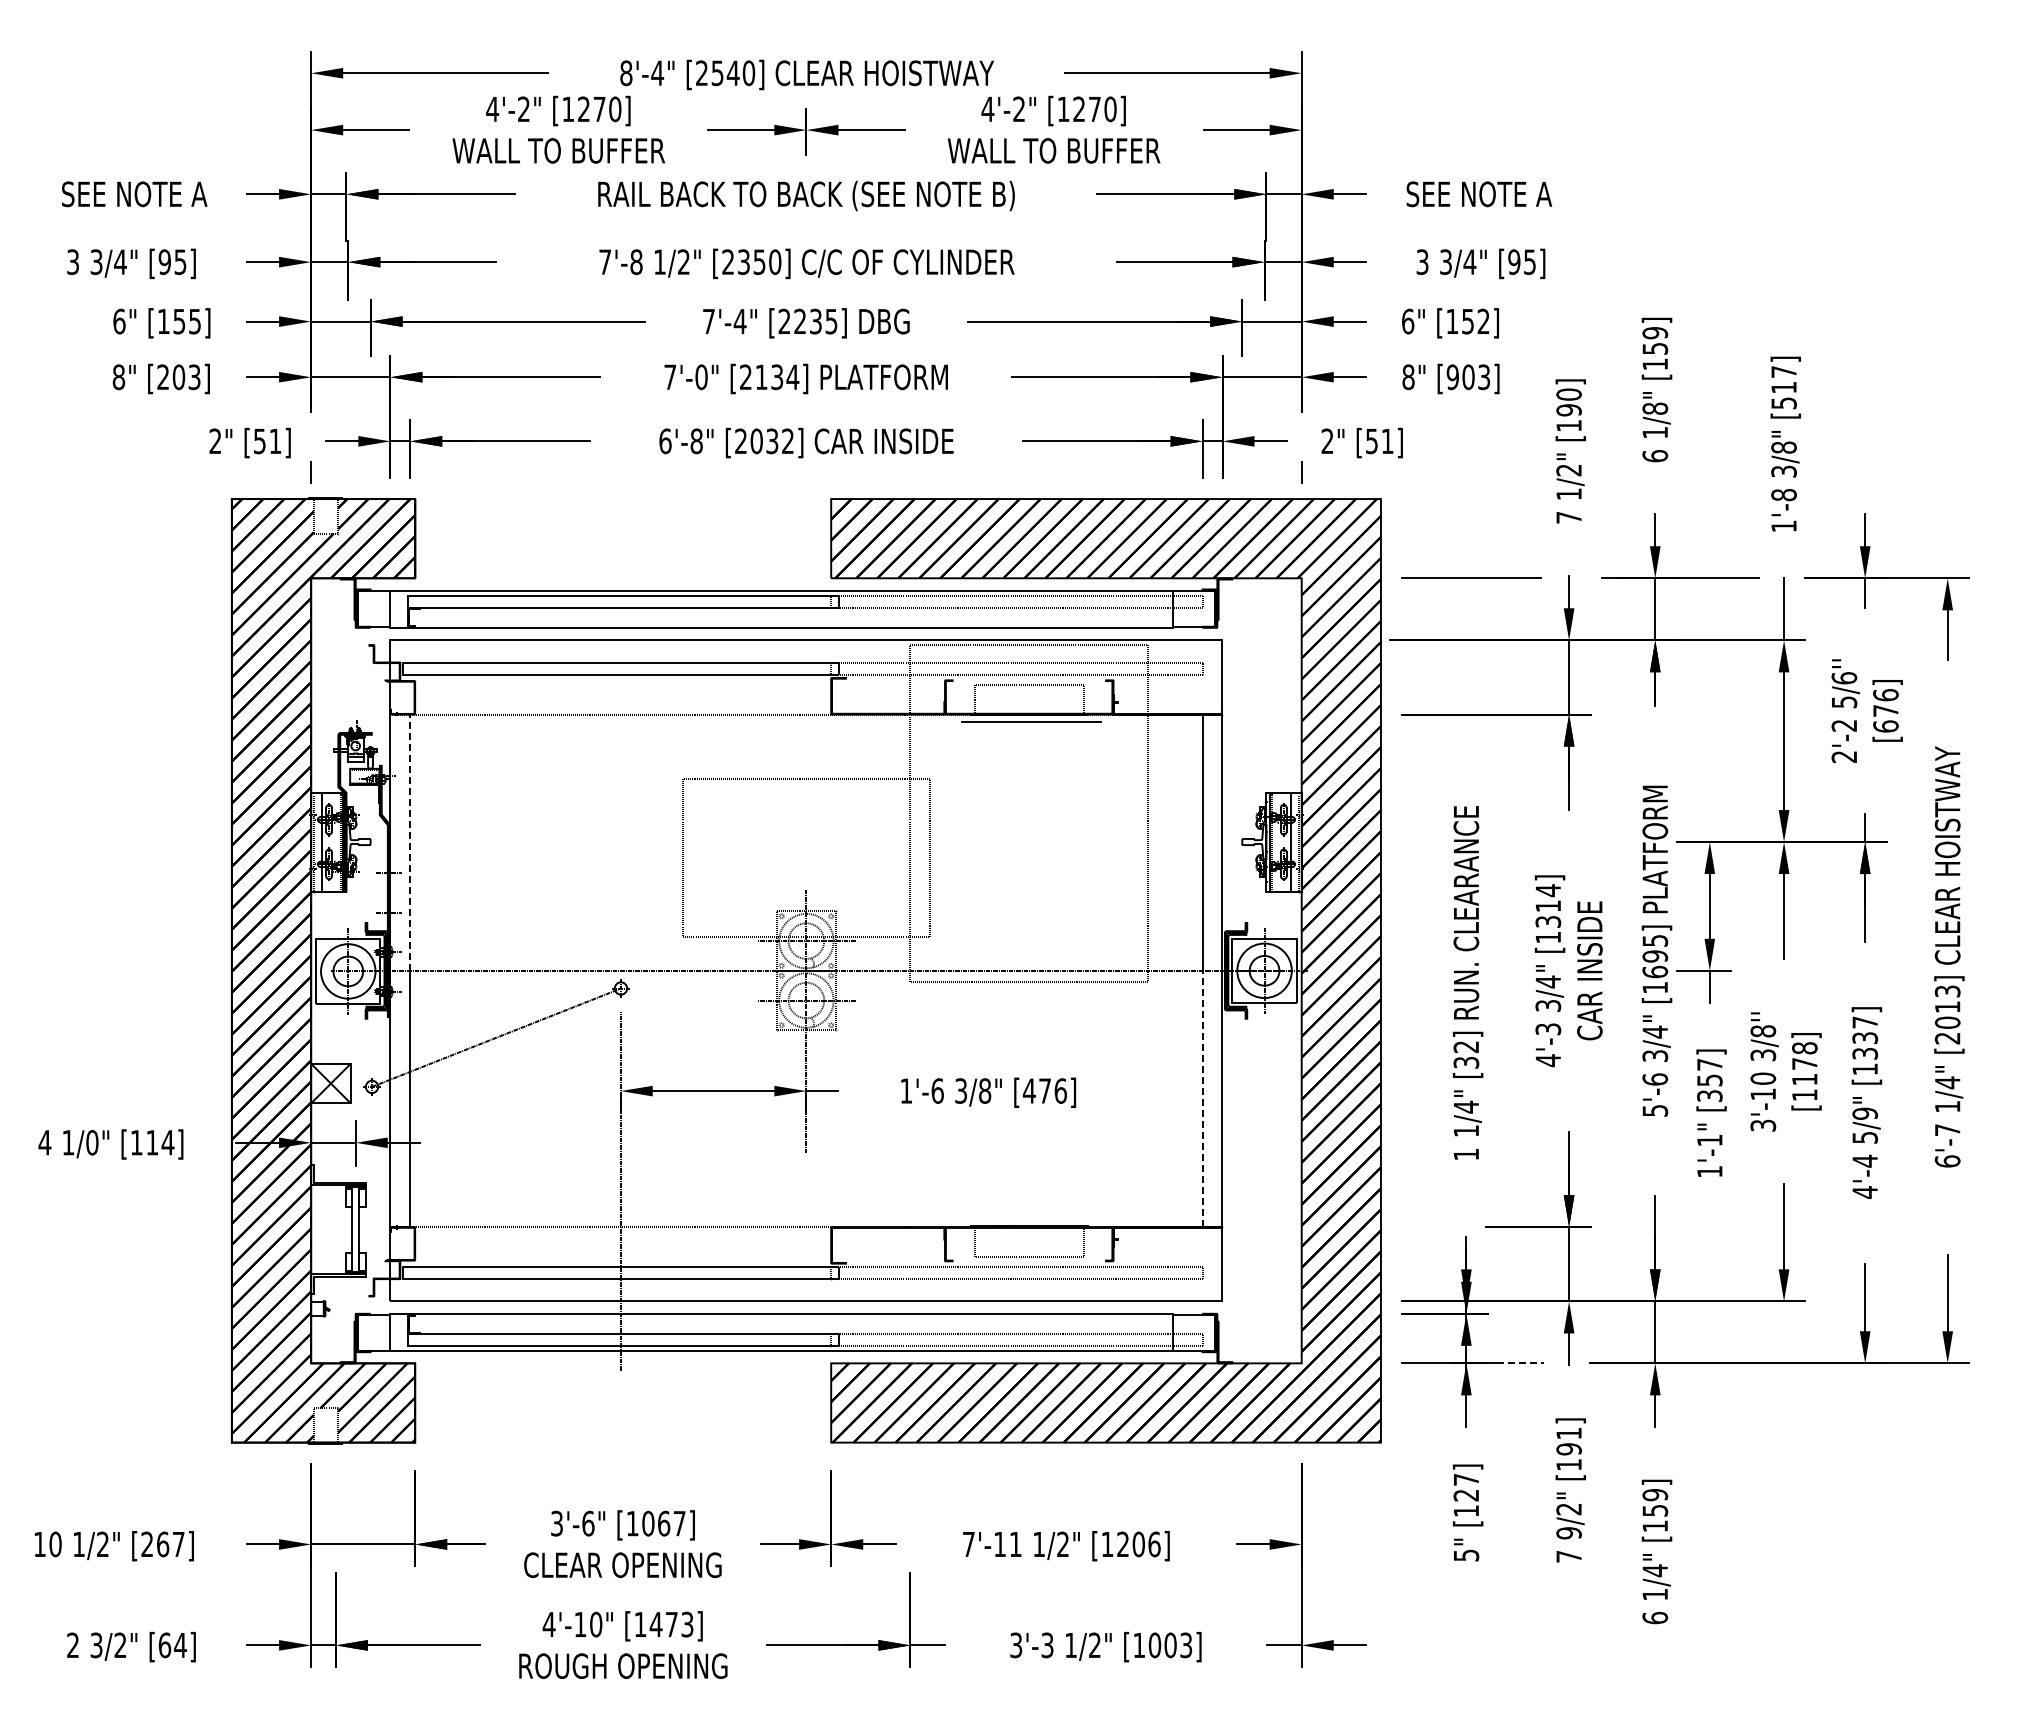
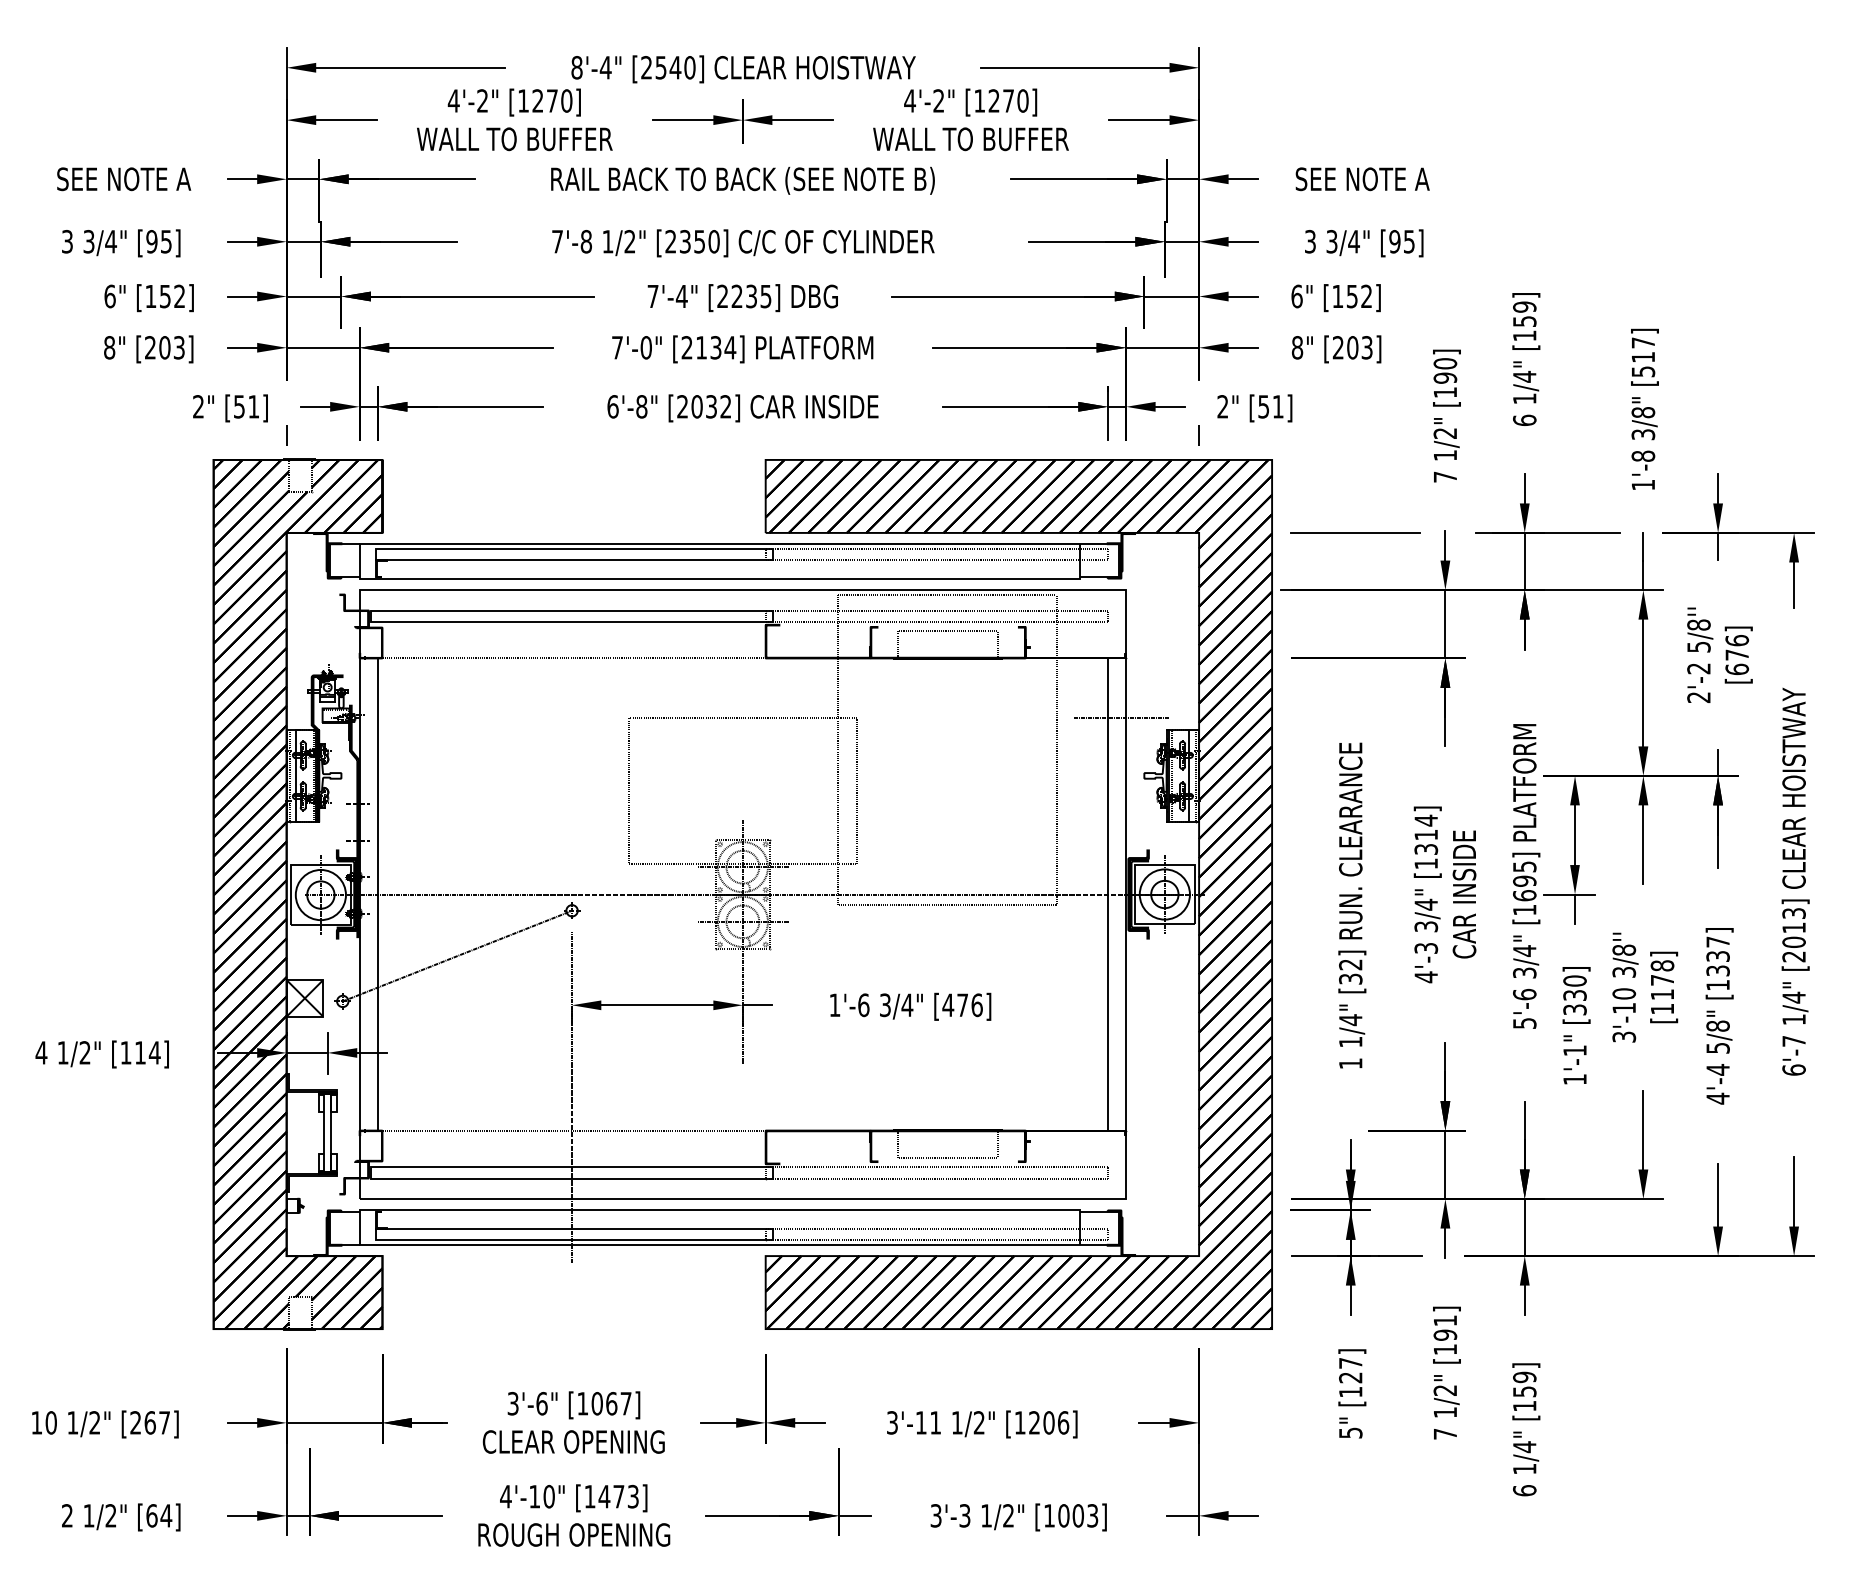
text: (194, 321) -> (179, 296), [155] -> [152]
text: (1452, 377) -> (1337, 348), [903] -> [203]
text: (1655, 408) -> (1524, 376), 1/8" -> 1/4"
text: (1844, 678) -> (1699, 625), 5/6'' -> 5/8''
line: (1031, 721) -> (950, 664), removed
line: (1217, 779) -> (1121, 718), added
line: (410, 842) -> (378, 776), dashed -> solid
text: (1709, 1071) -> (1574, 987), [357] -> [330]
text: (984, 1090) -> (906, 1004), 3/8" -> 3/4"
line: (1202, 1098) -> (1107, 1012), dashed -> solid
text: (1865, 1113) -> (1718, 1025), 5/9" -> 5/8"
text: (92, 1142) -> (85, 1052), 1/0" -> 1/2"
line: (1520, 1363) -> (1400, 1256), dashed -> solid
text: (1568, 1533) -> (1444, 1412), 9/2" -> 1/2"
text: (968, 1544) -> (892, 1422), 7'-11 -> 3'-11
text: (96, 1645) -> (88, 1515), 3/2" -> 1/2"

